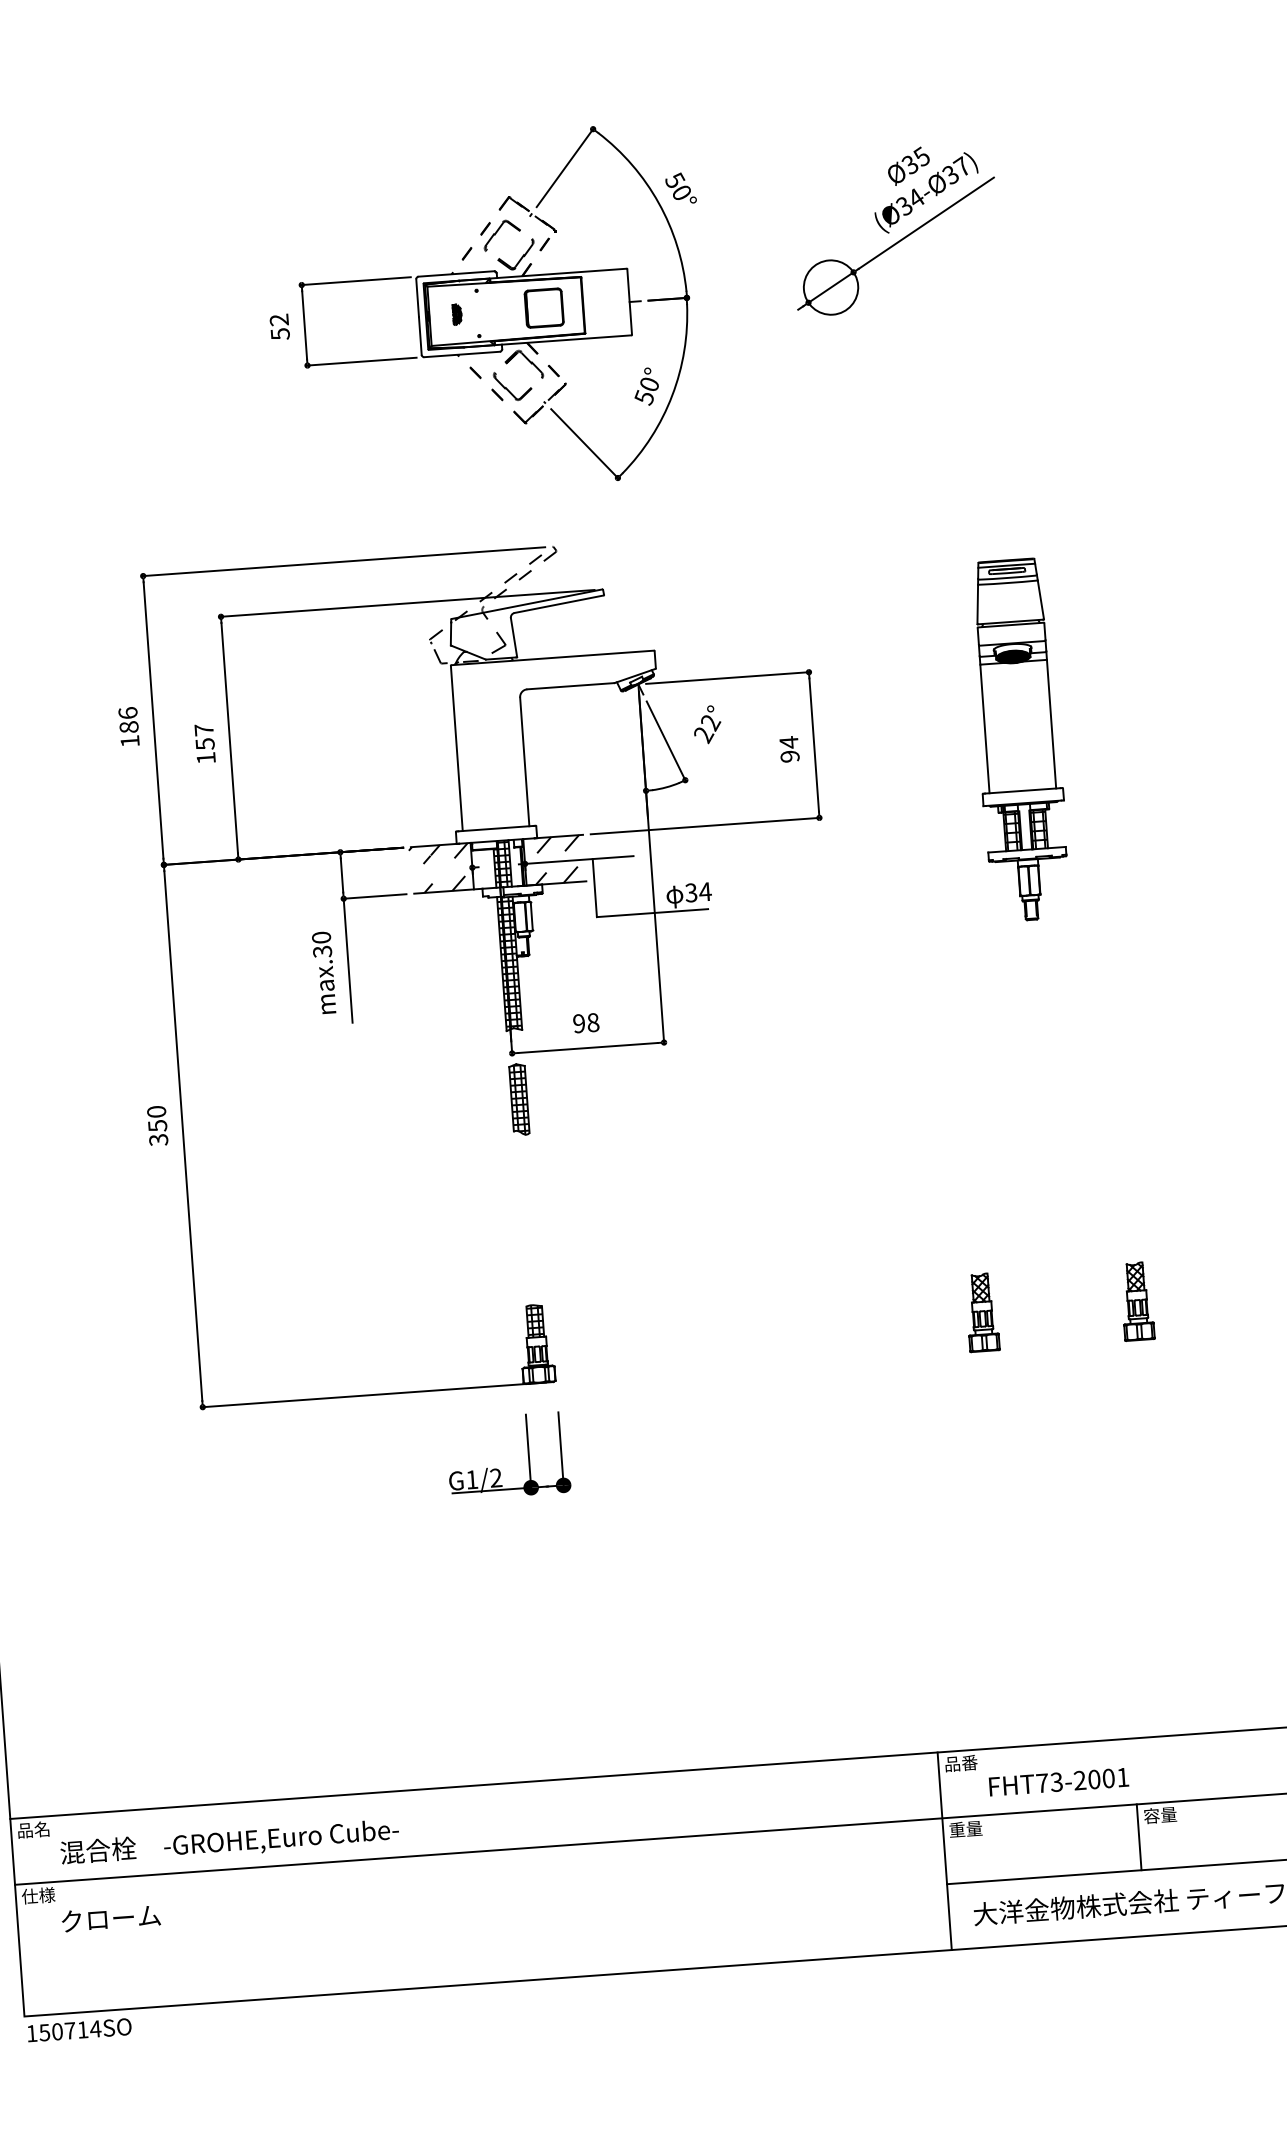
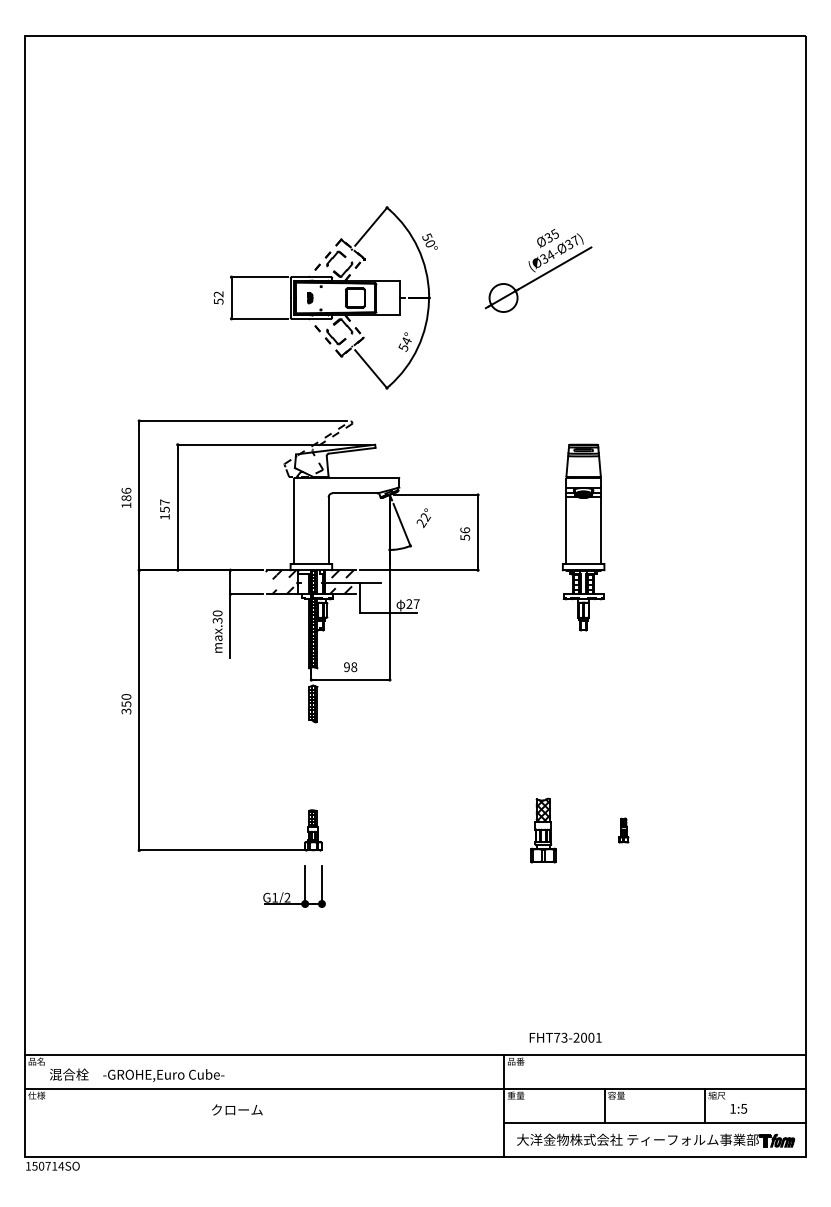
text: (649, 383) -> (406, 340), 50° -> 54°
text: (790, 748) -> (465, 533), 94 -> 56
text: (697, 891) -> (412, 603), 34 -> 27
part: (1136, 1301) -> (623, 830), size x0.6
part: (982, 1312) -> (543, 830), size x1.6
text: (1058, 1781) -> (565, 1037), moved
text: (111, 1917) -> (237, 1109), moved

